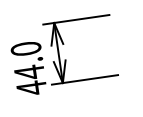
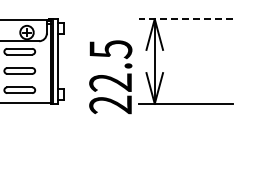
line: (76, 20) -> (186, 19), solid -> dashed
text: (28, 68) -> (110, 77), 44.0 -> 22.5

